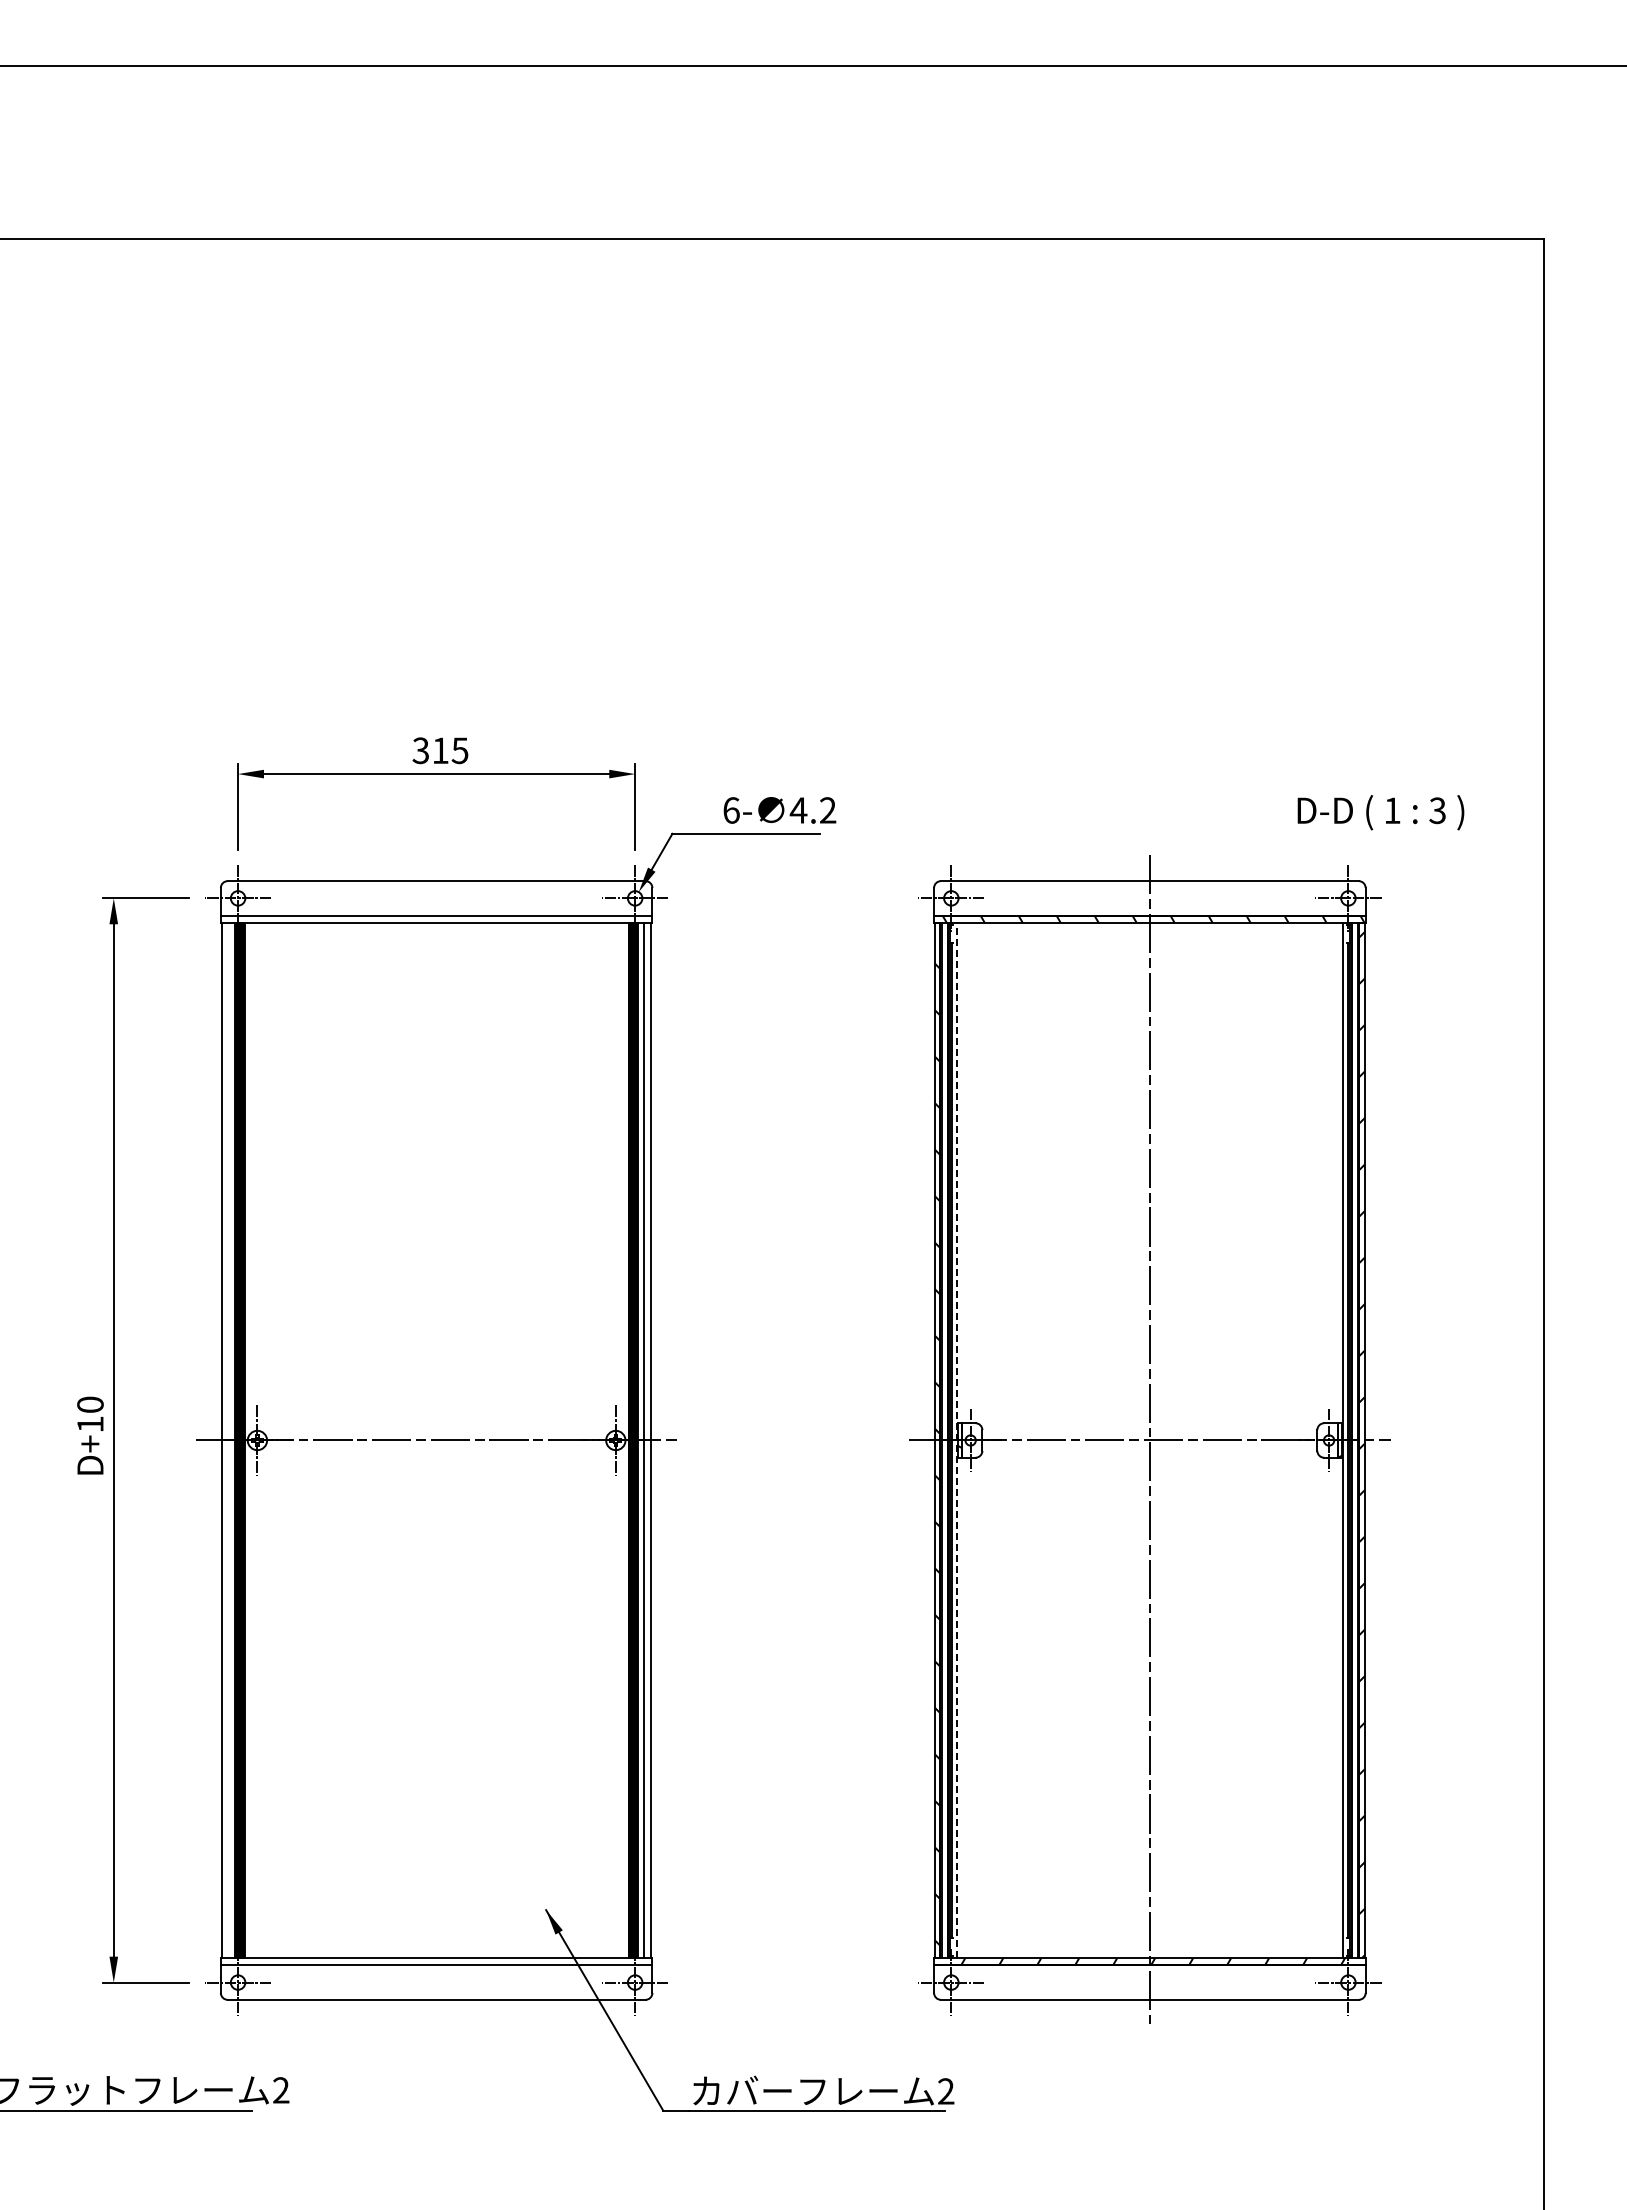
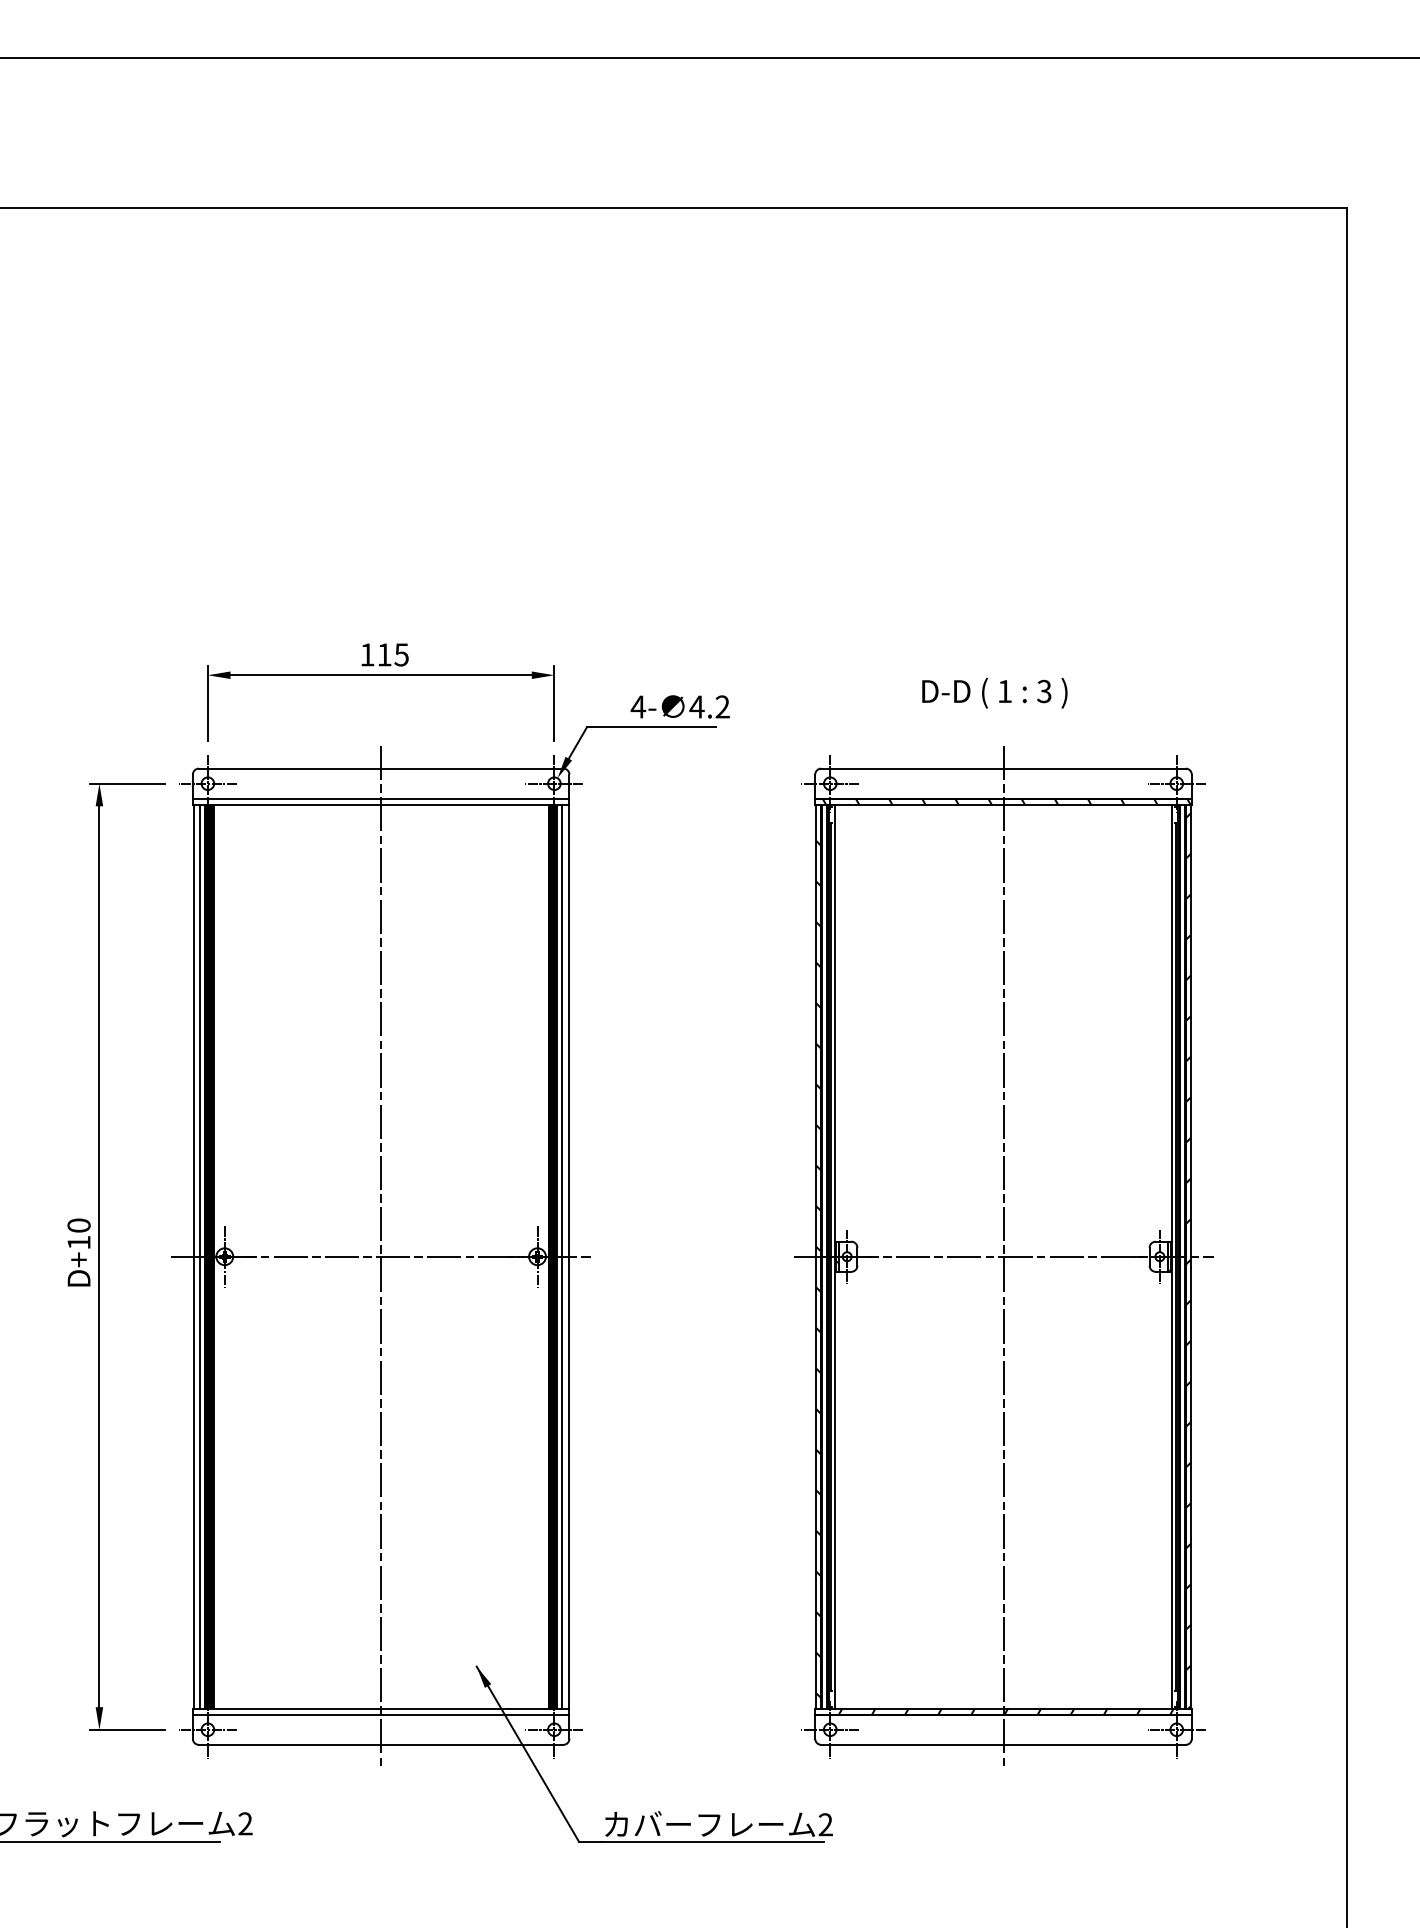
text: (420, 750) -> (367, 654), 315 -> 115
text: (731, 810) -> (638, 707), 6- -> 4-
text: (1380, 812) -> (994, 693), moved
line: (229, 1440) -> (200, 1256), added
line: (436, 1440) -> (381, 1256), added
line: (956, 1440) -> (834, 1256), dashed -> solid

